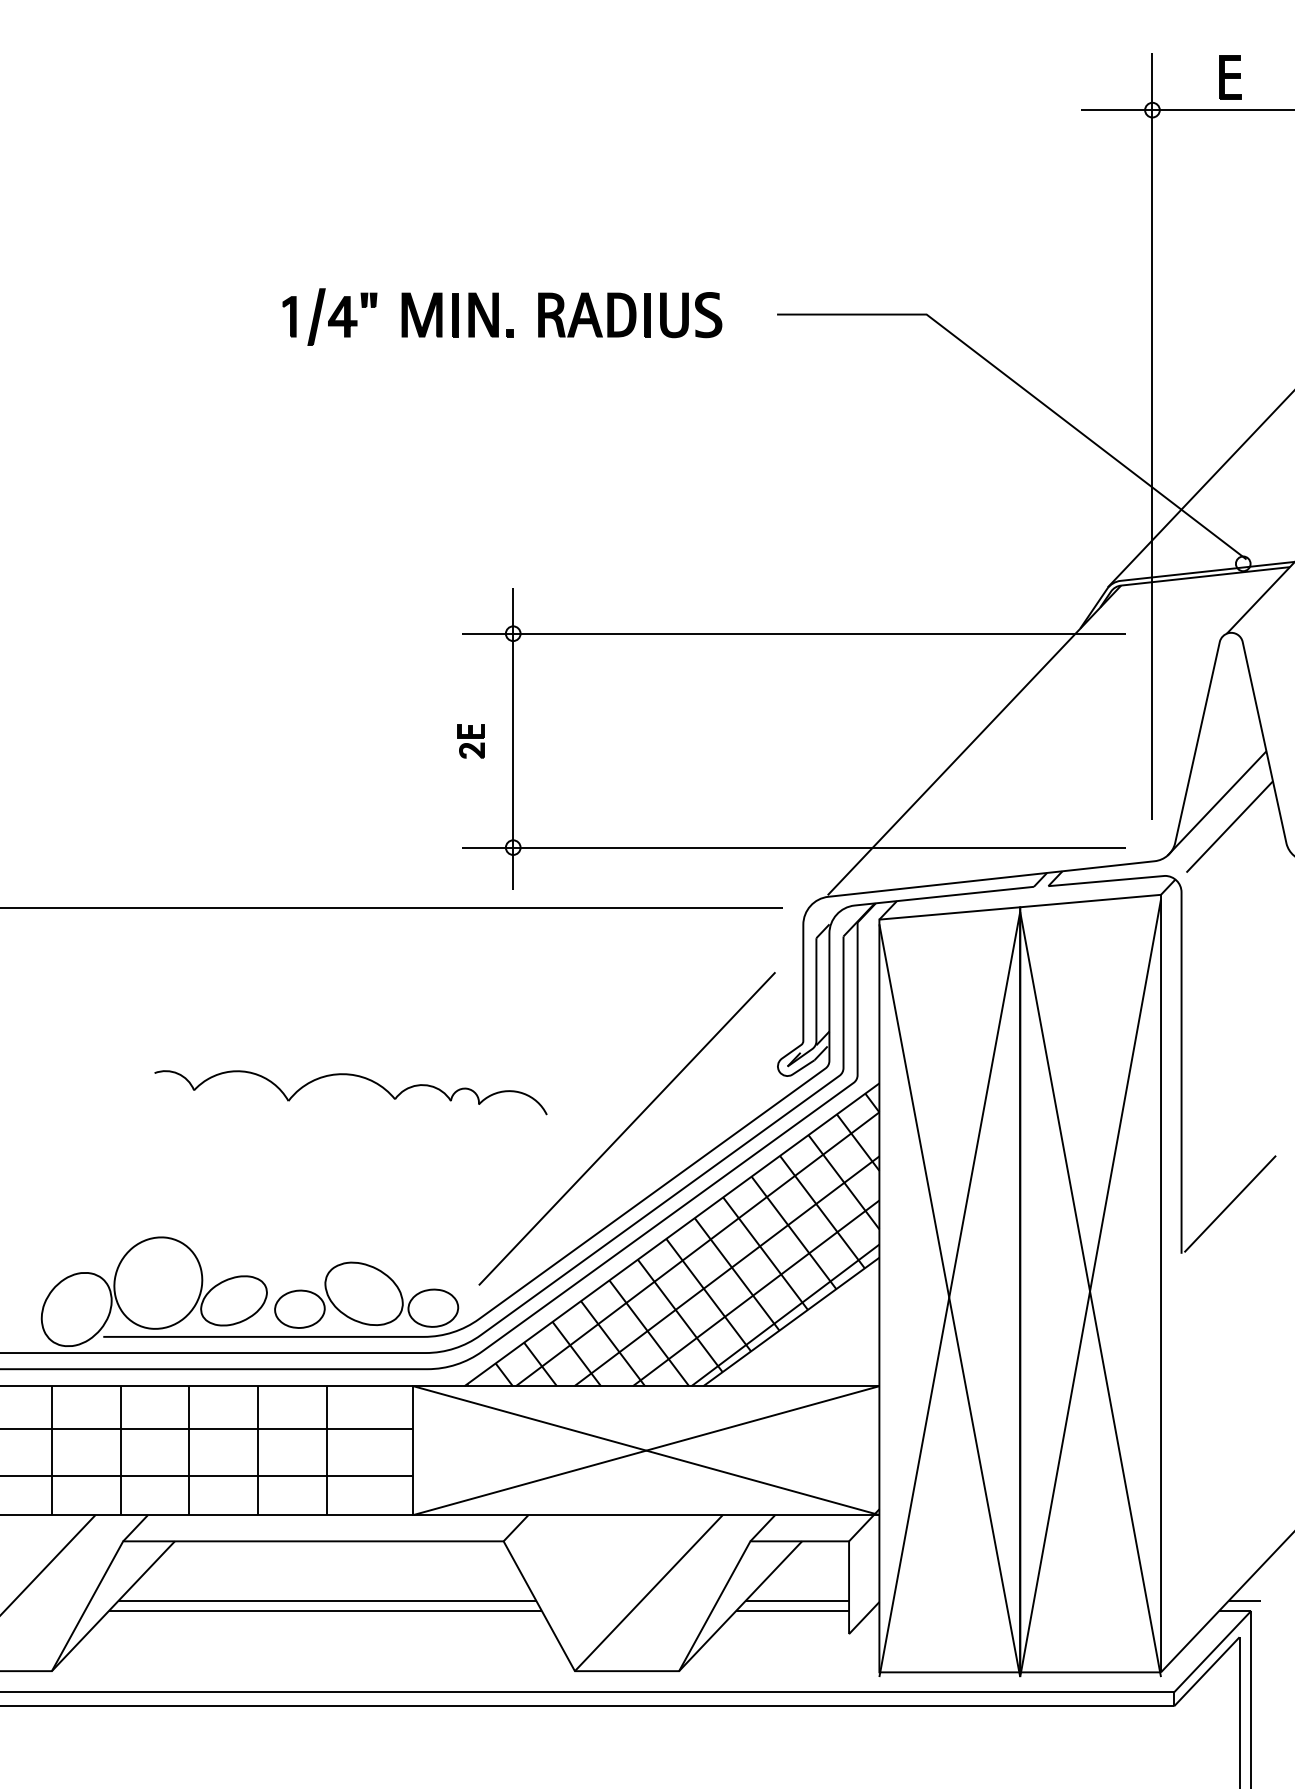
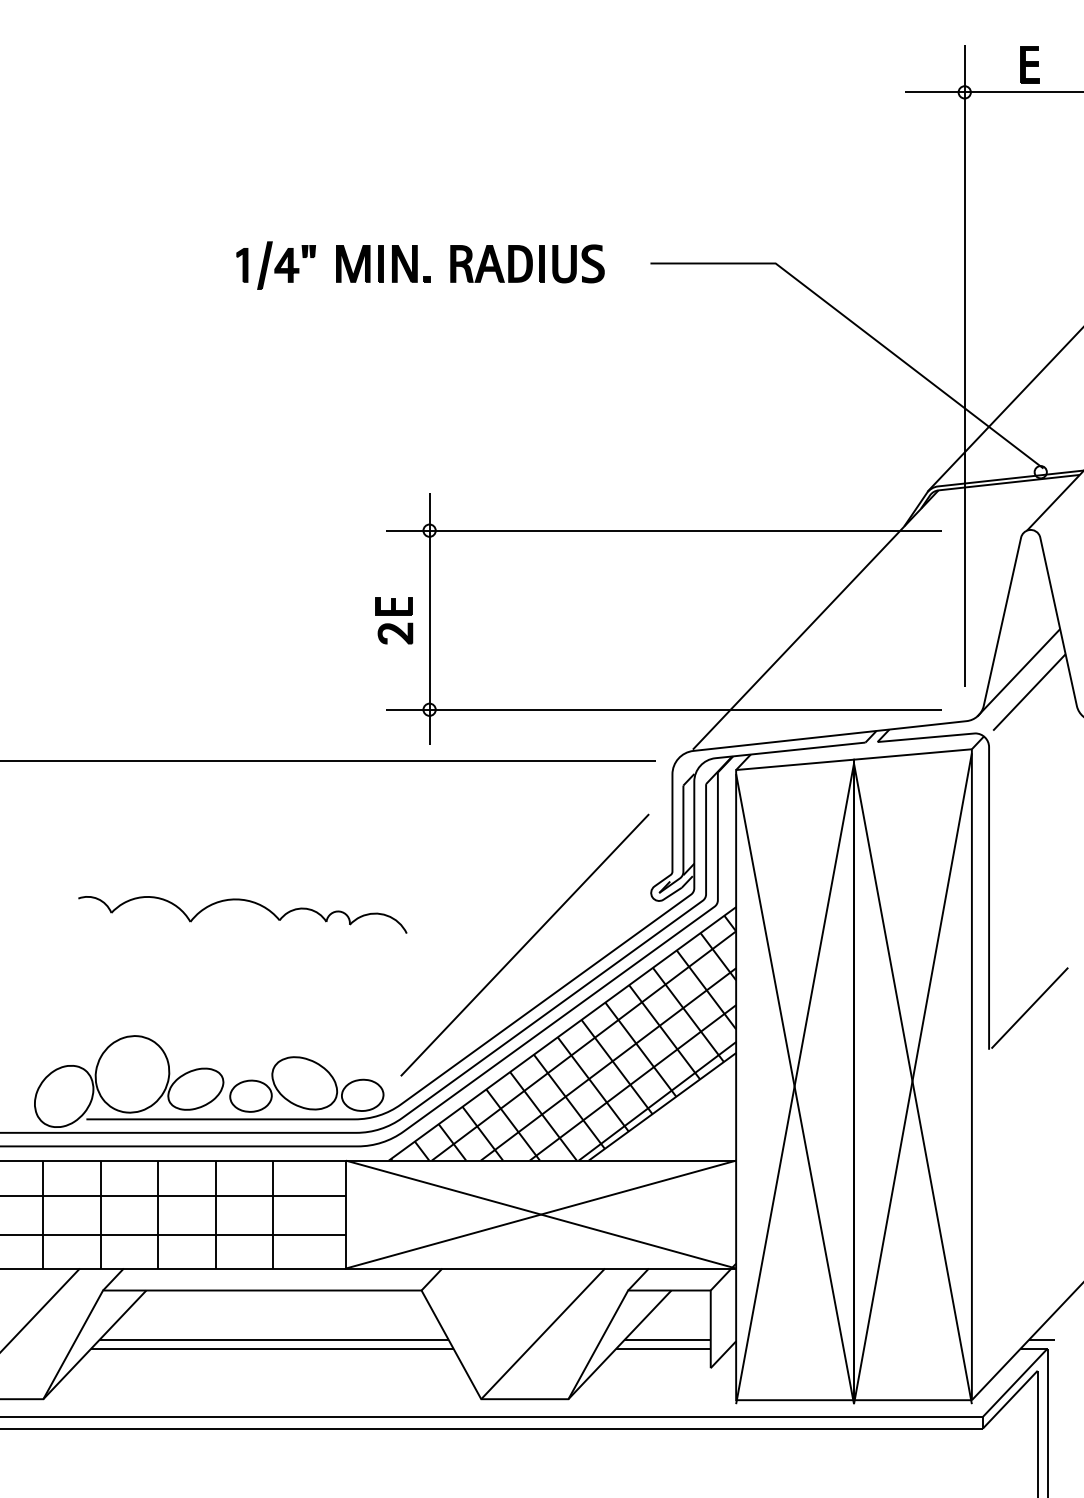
part: (471, 741) -> (394, 620), size x1.67
part: (354, 1076) -> (245, 901), moved

